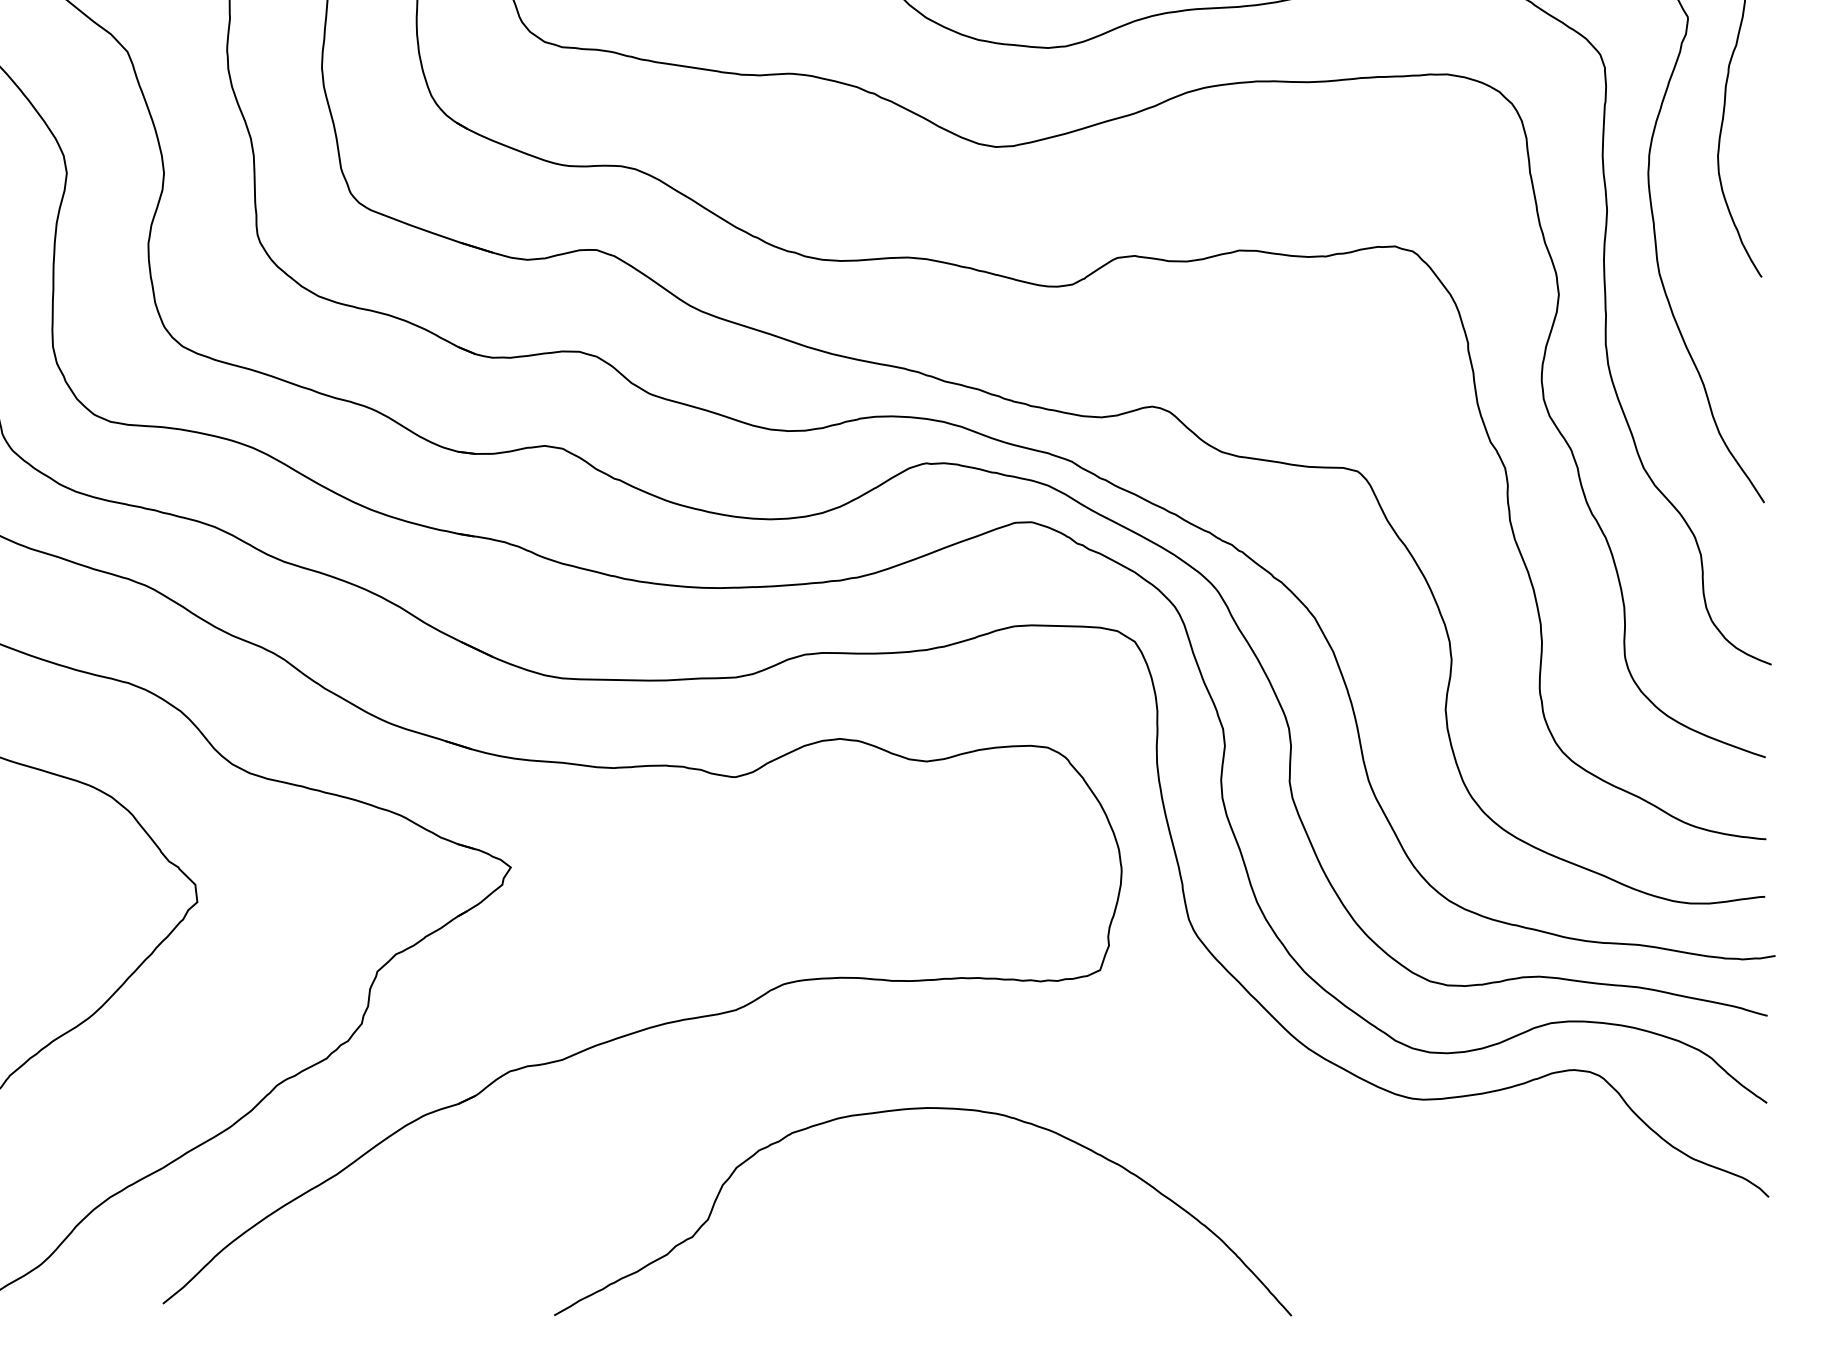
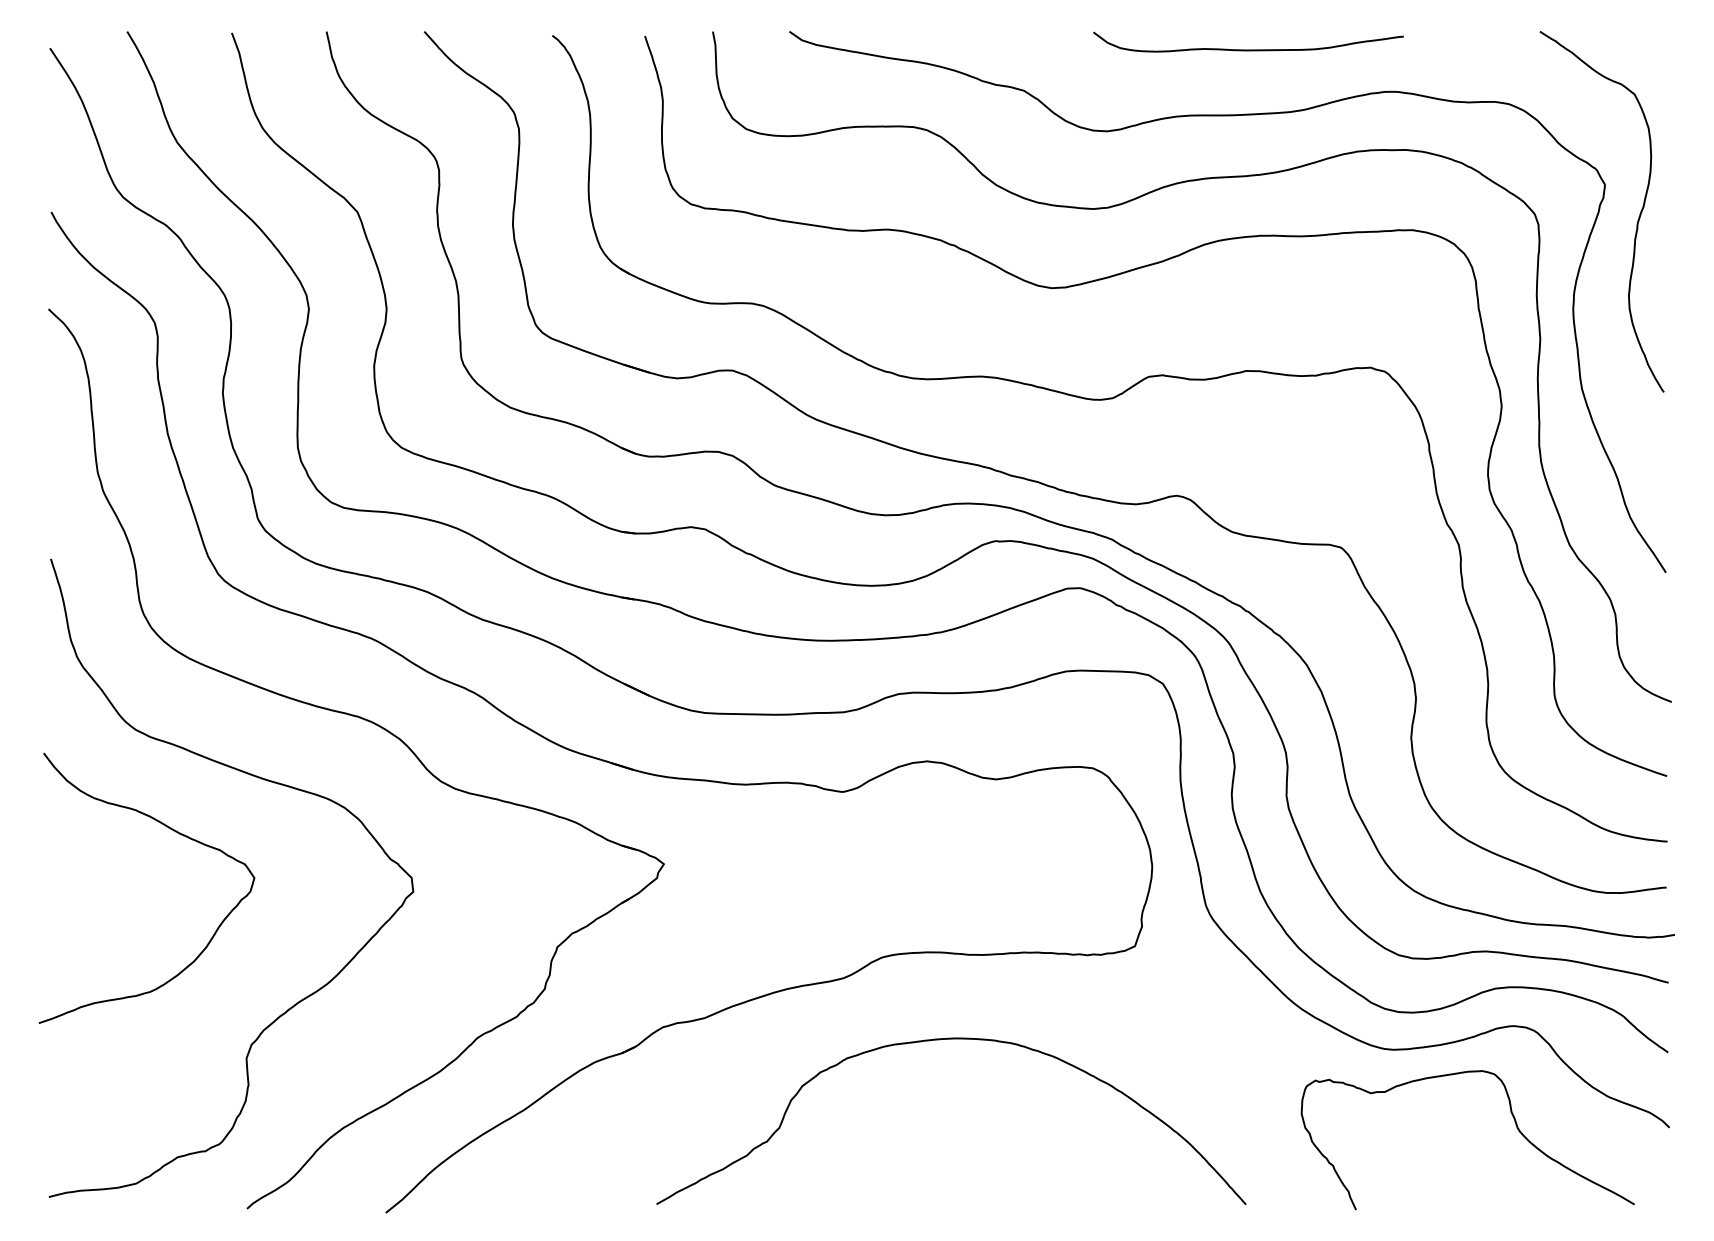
curve: (909, 1110) -> (940, 1040), moved
curve: (1576, 1194) -> (1515, 1125), added

